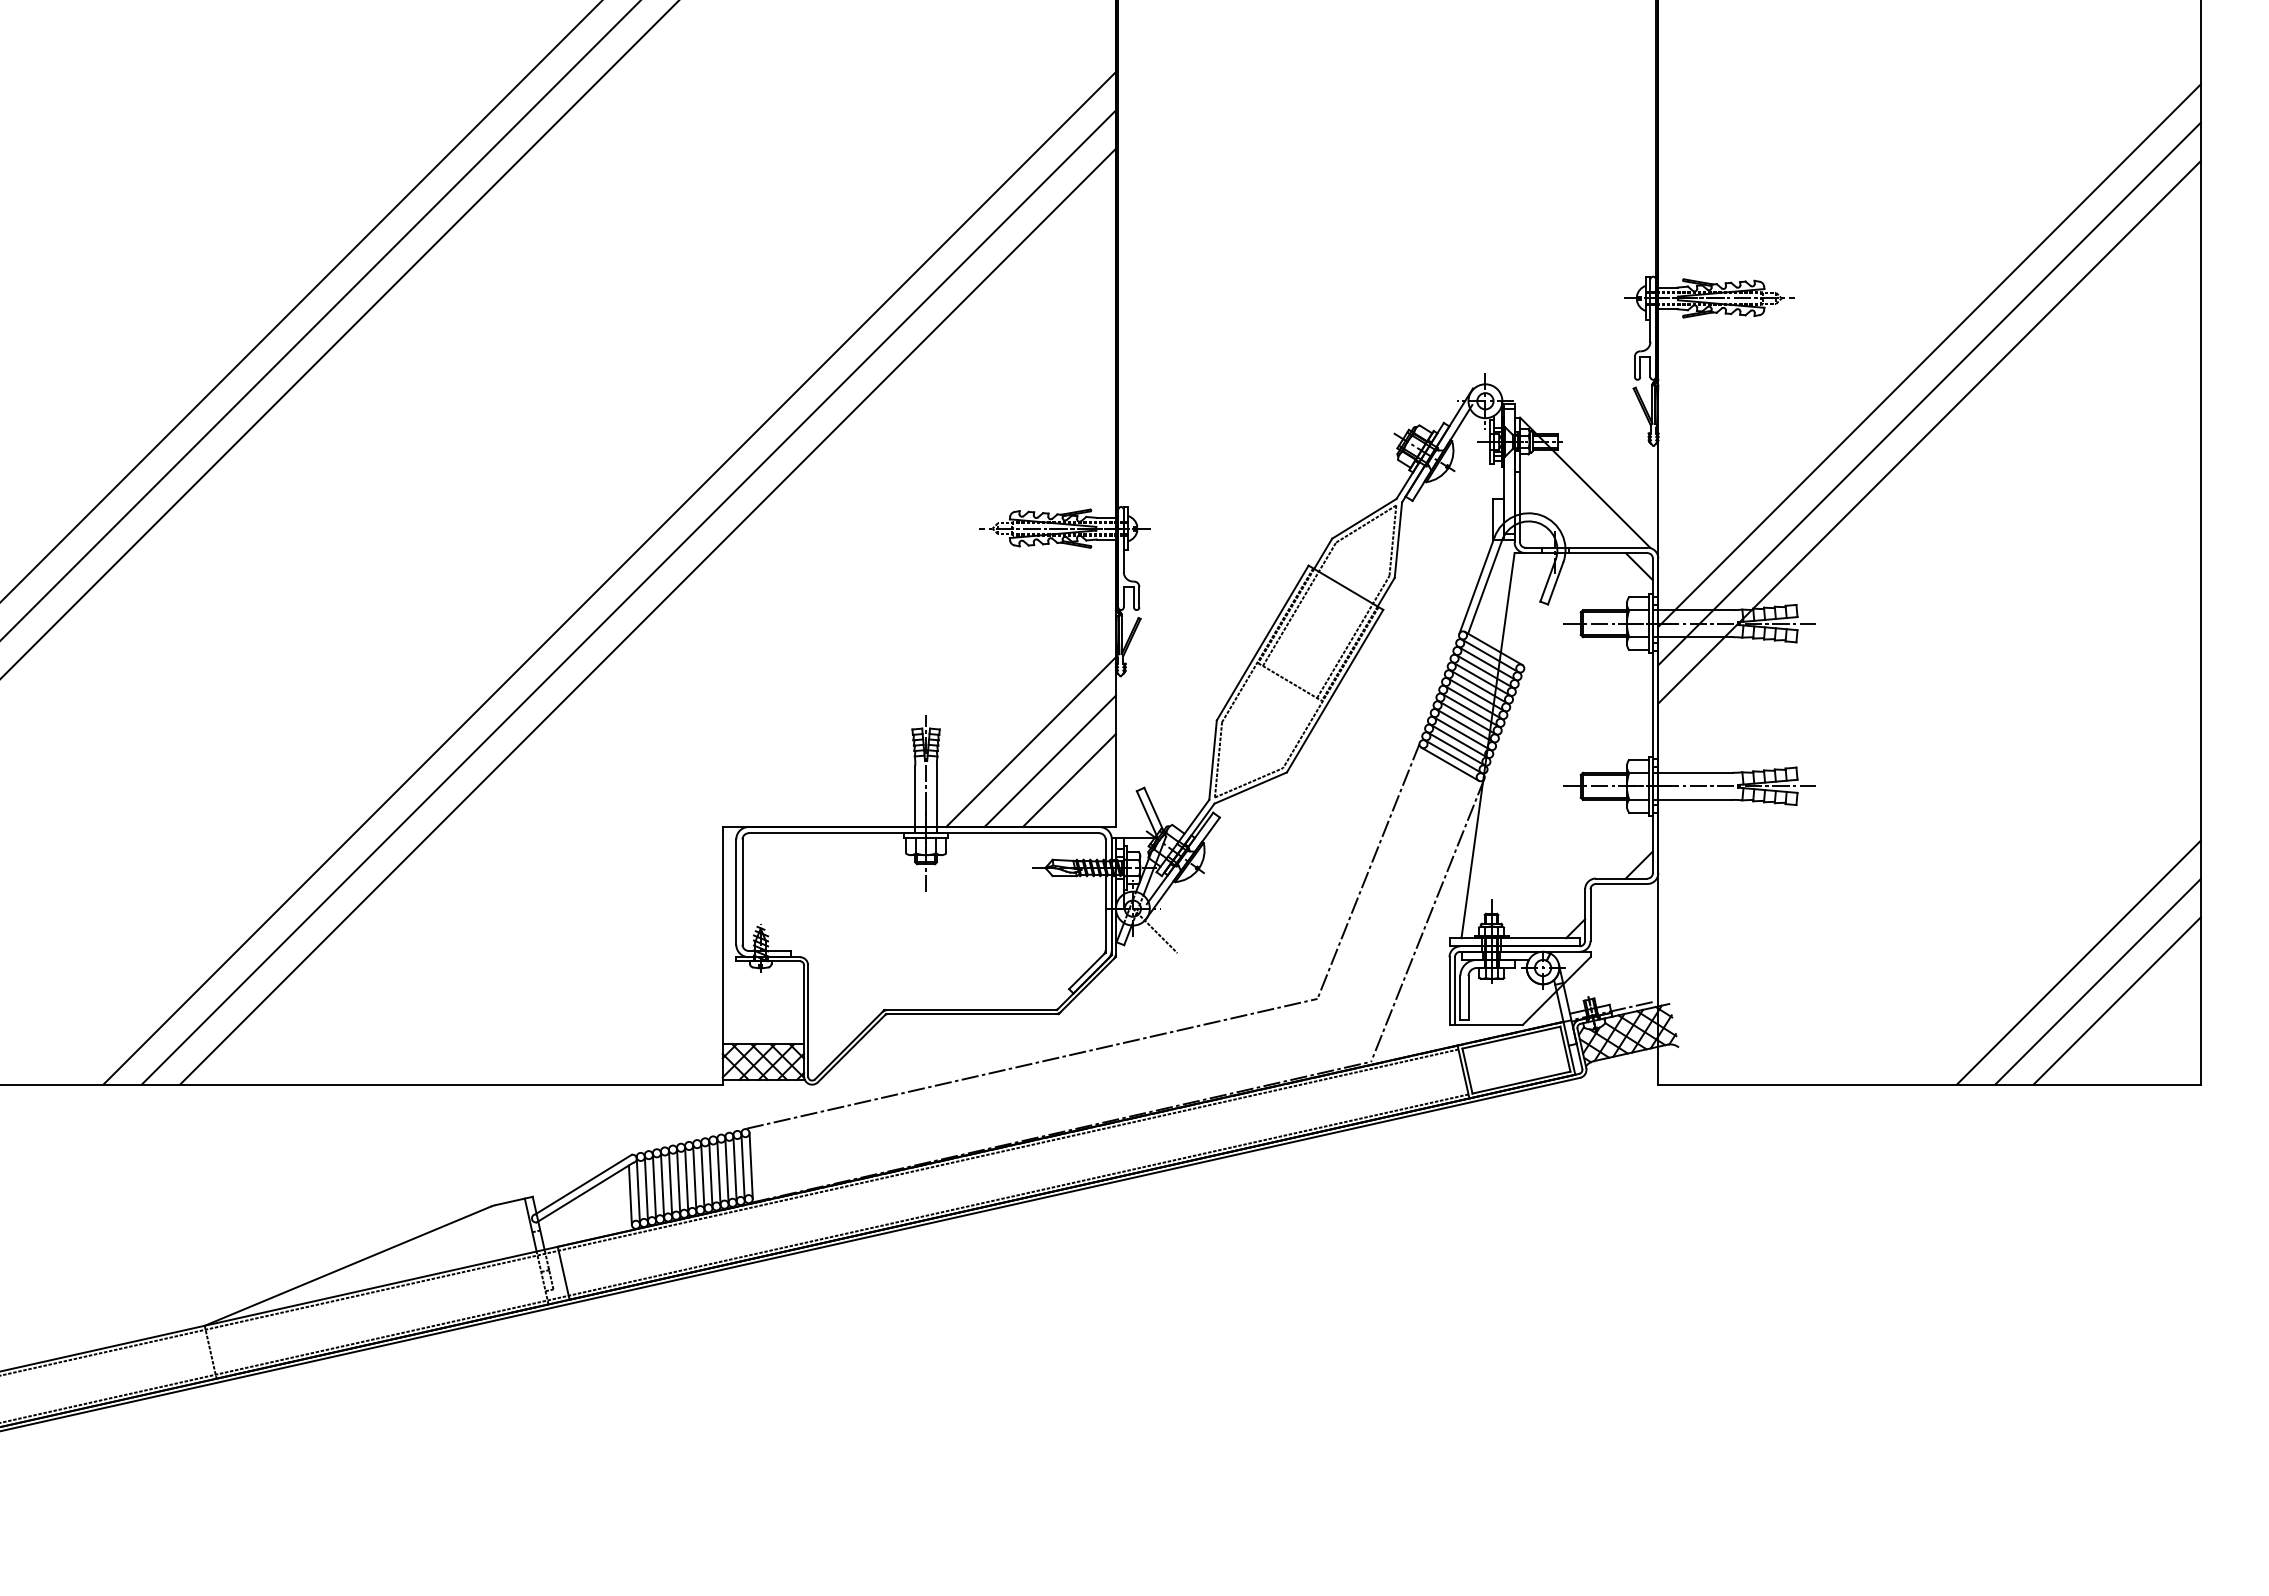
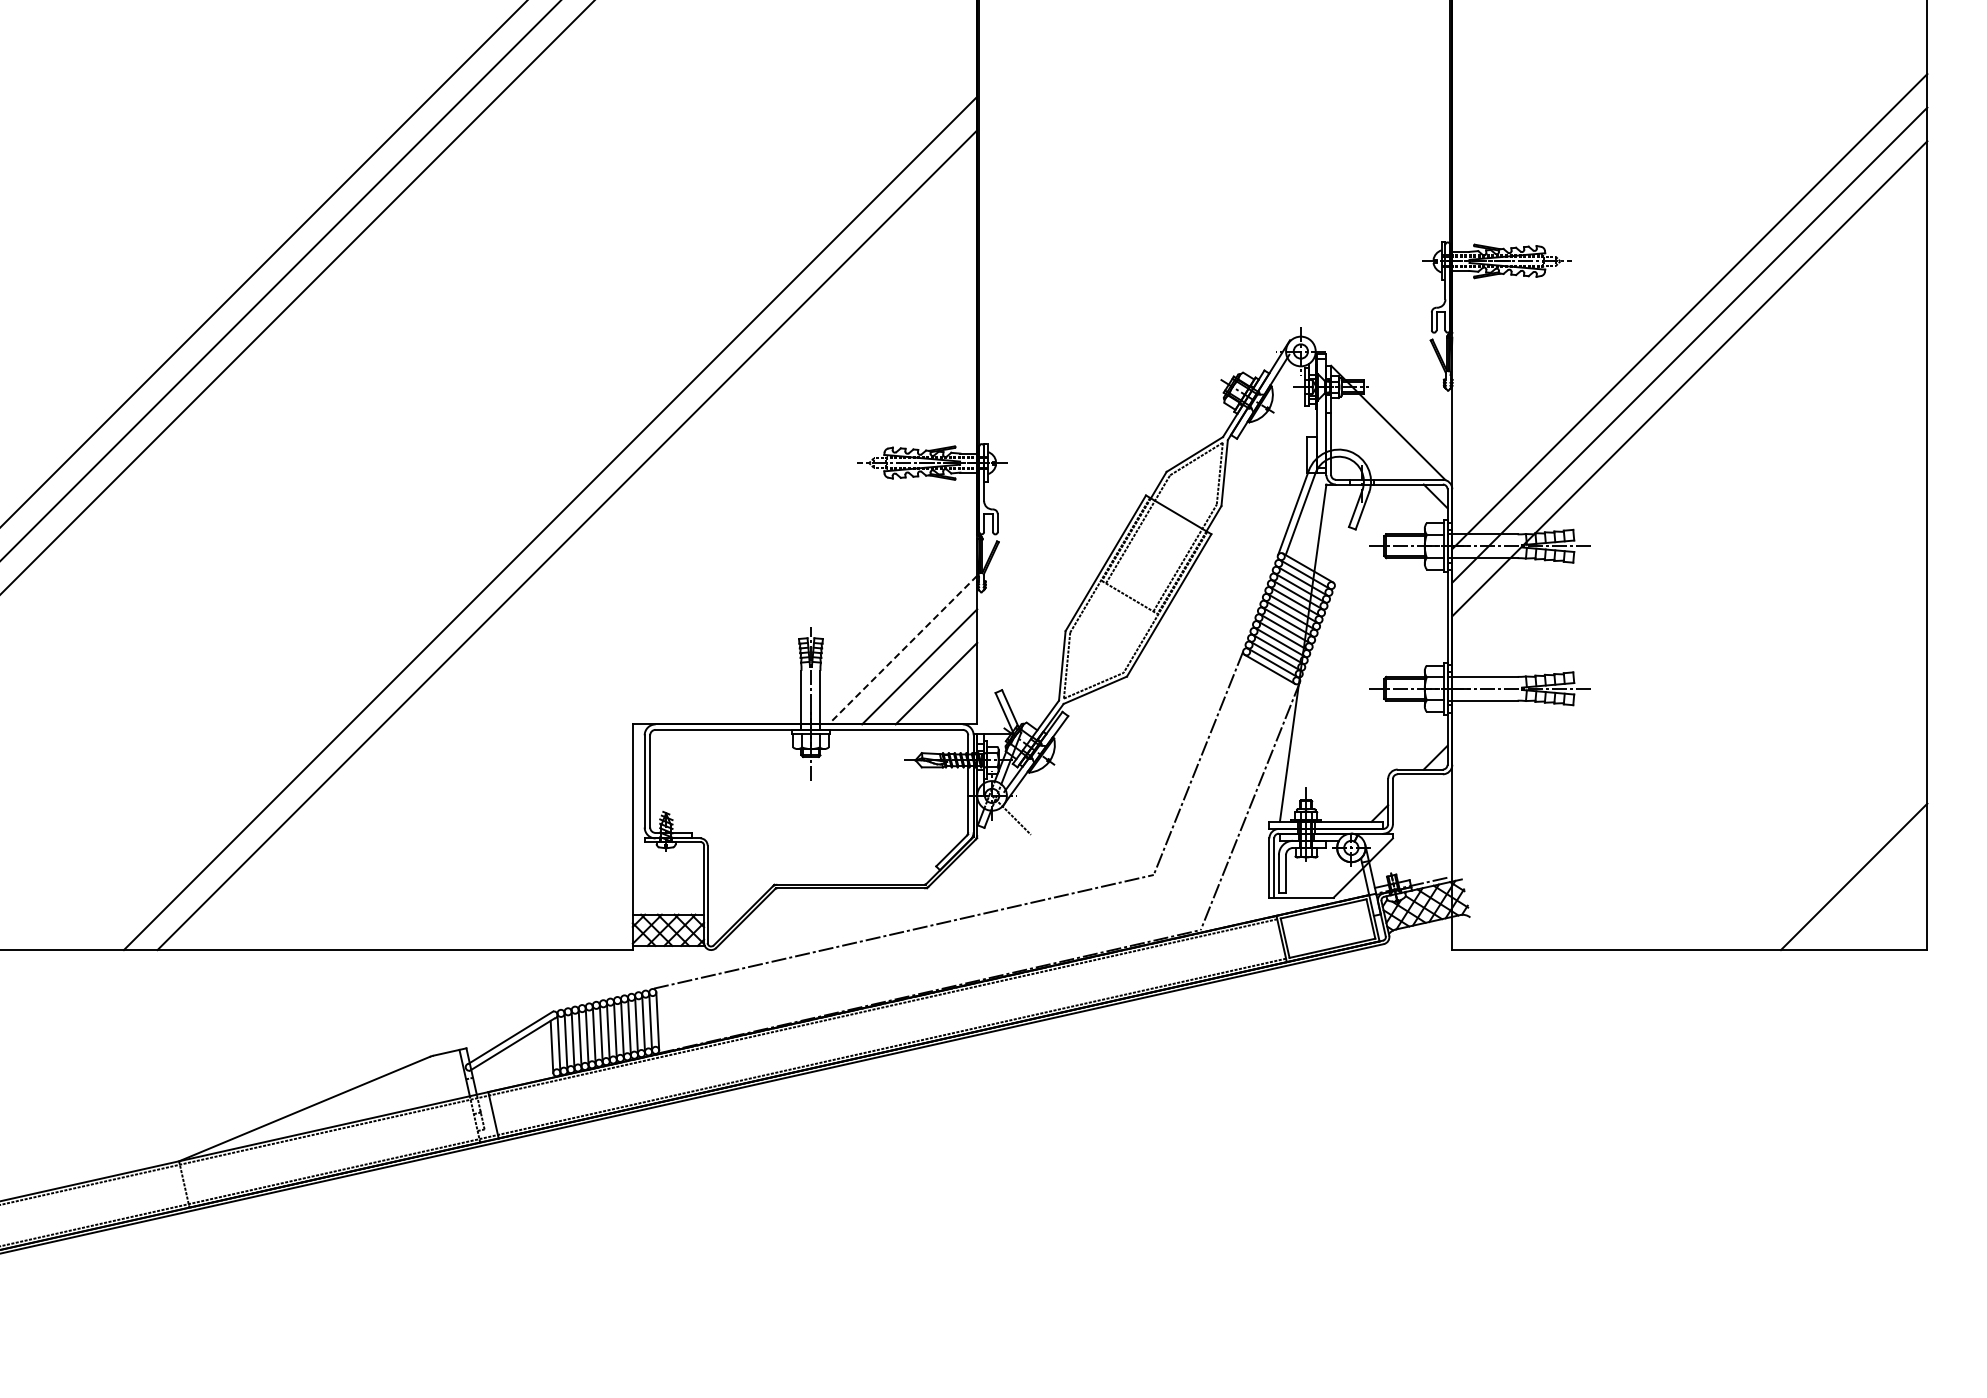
line: (609, 578) -> (533, 506), removed
line: (1030, 742) -> (902, 650), solid -> dashed
line: (2078, 962) -> (1820, 843), removed
line: (2098, 982) -> (1837, 860), removed

